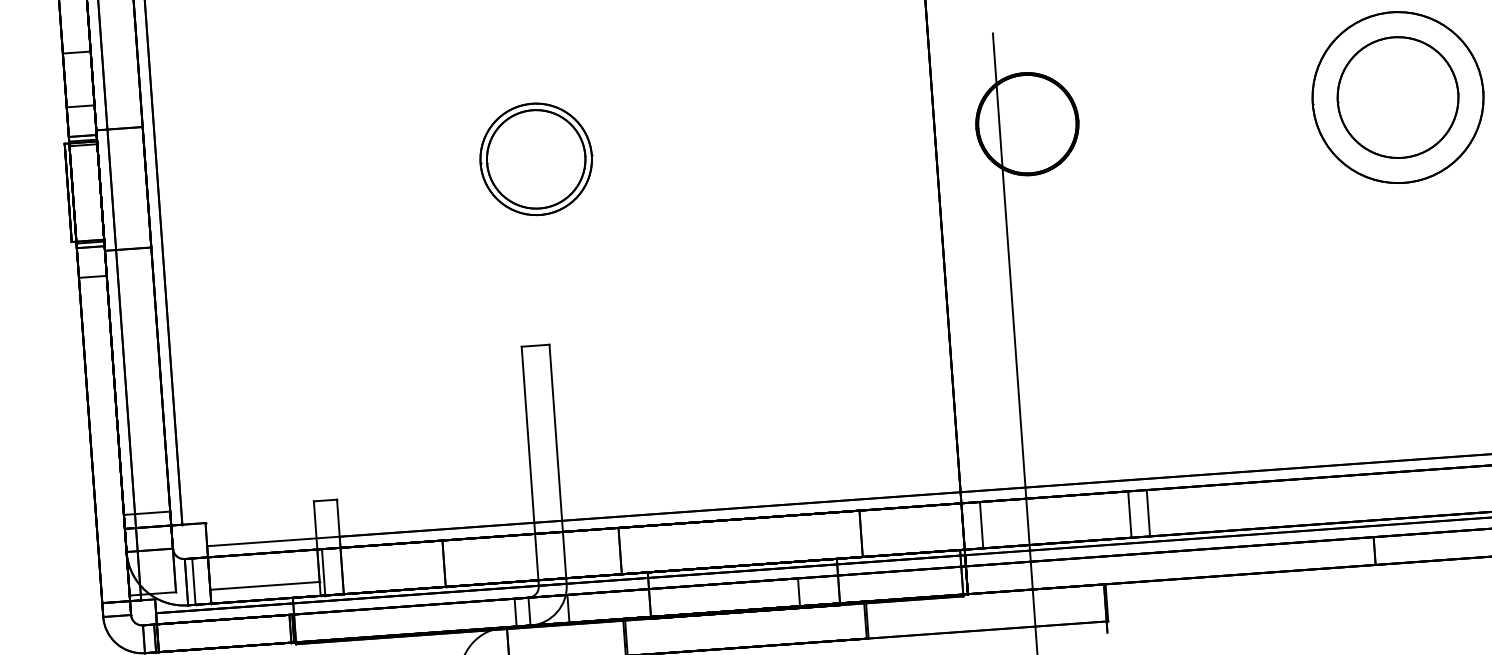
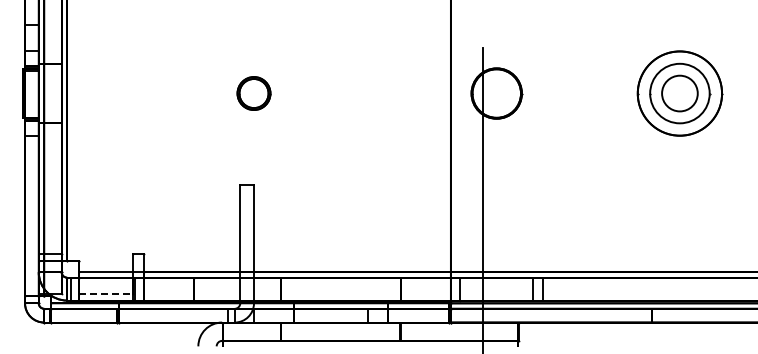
circle: (1397, 97) -> (679, 93), size x0.6
part: (535, 159) -> (253, 93), size x0.6
line: (266, 585) -> (106, 293), solid -> dashed

